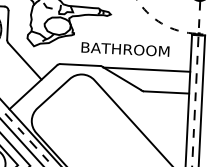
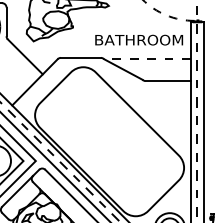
text: (125, 48) -> (139, 39), moved
line: (146, 69) -> (147, 59), solid -> dashed

